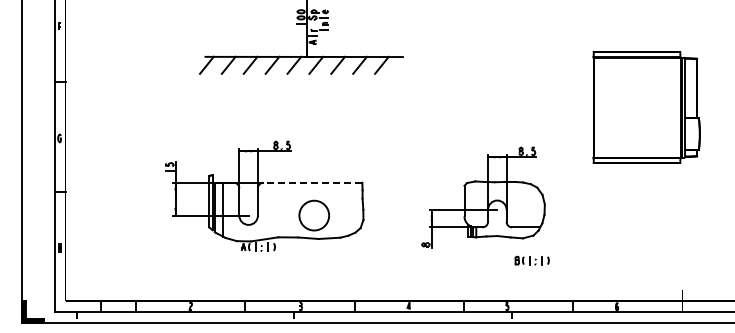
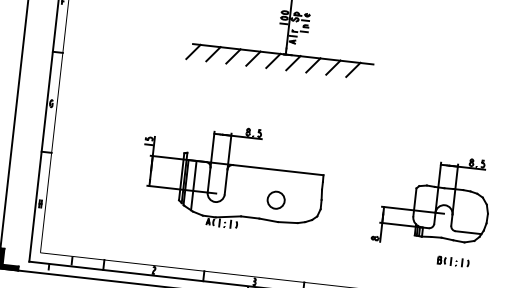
line: (312, 182) -> (277, 169), dashed -> solid
circle: (313, 215) -> (275, 200), size x0.62
part: (531, 260) -> (452, 261), moved

